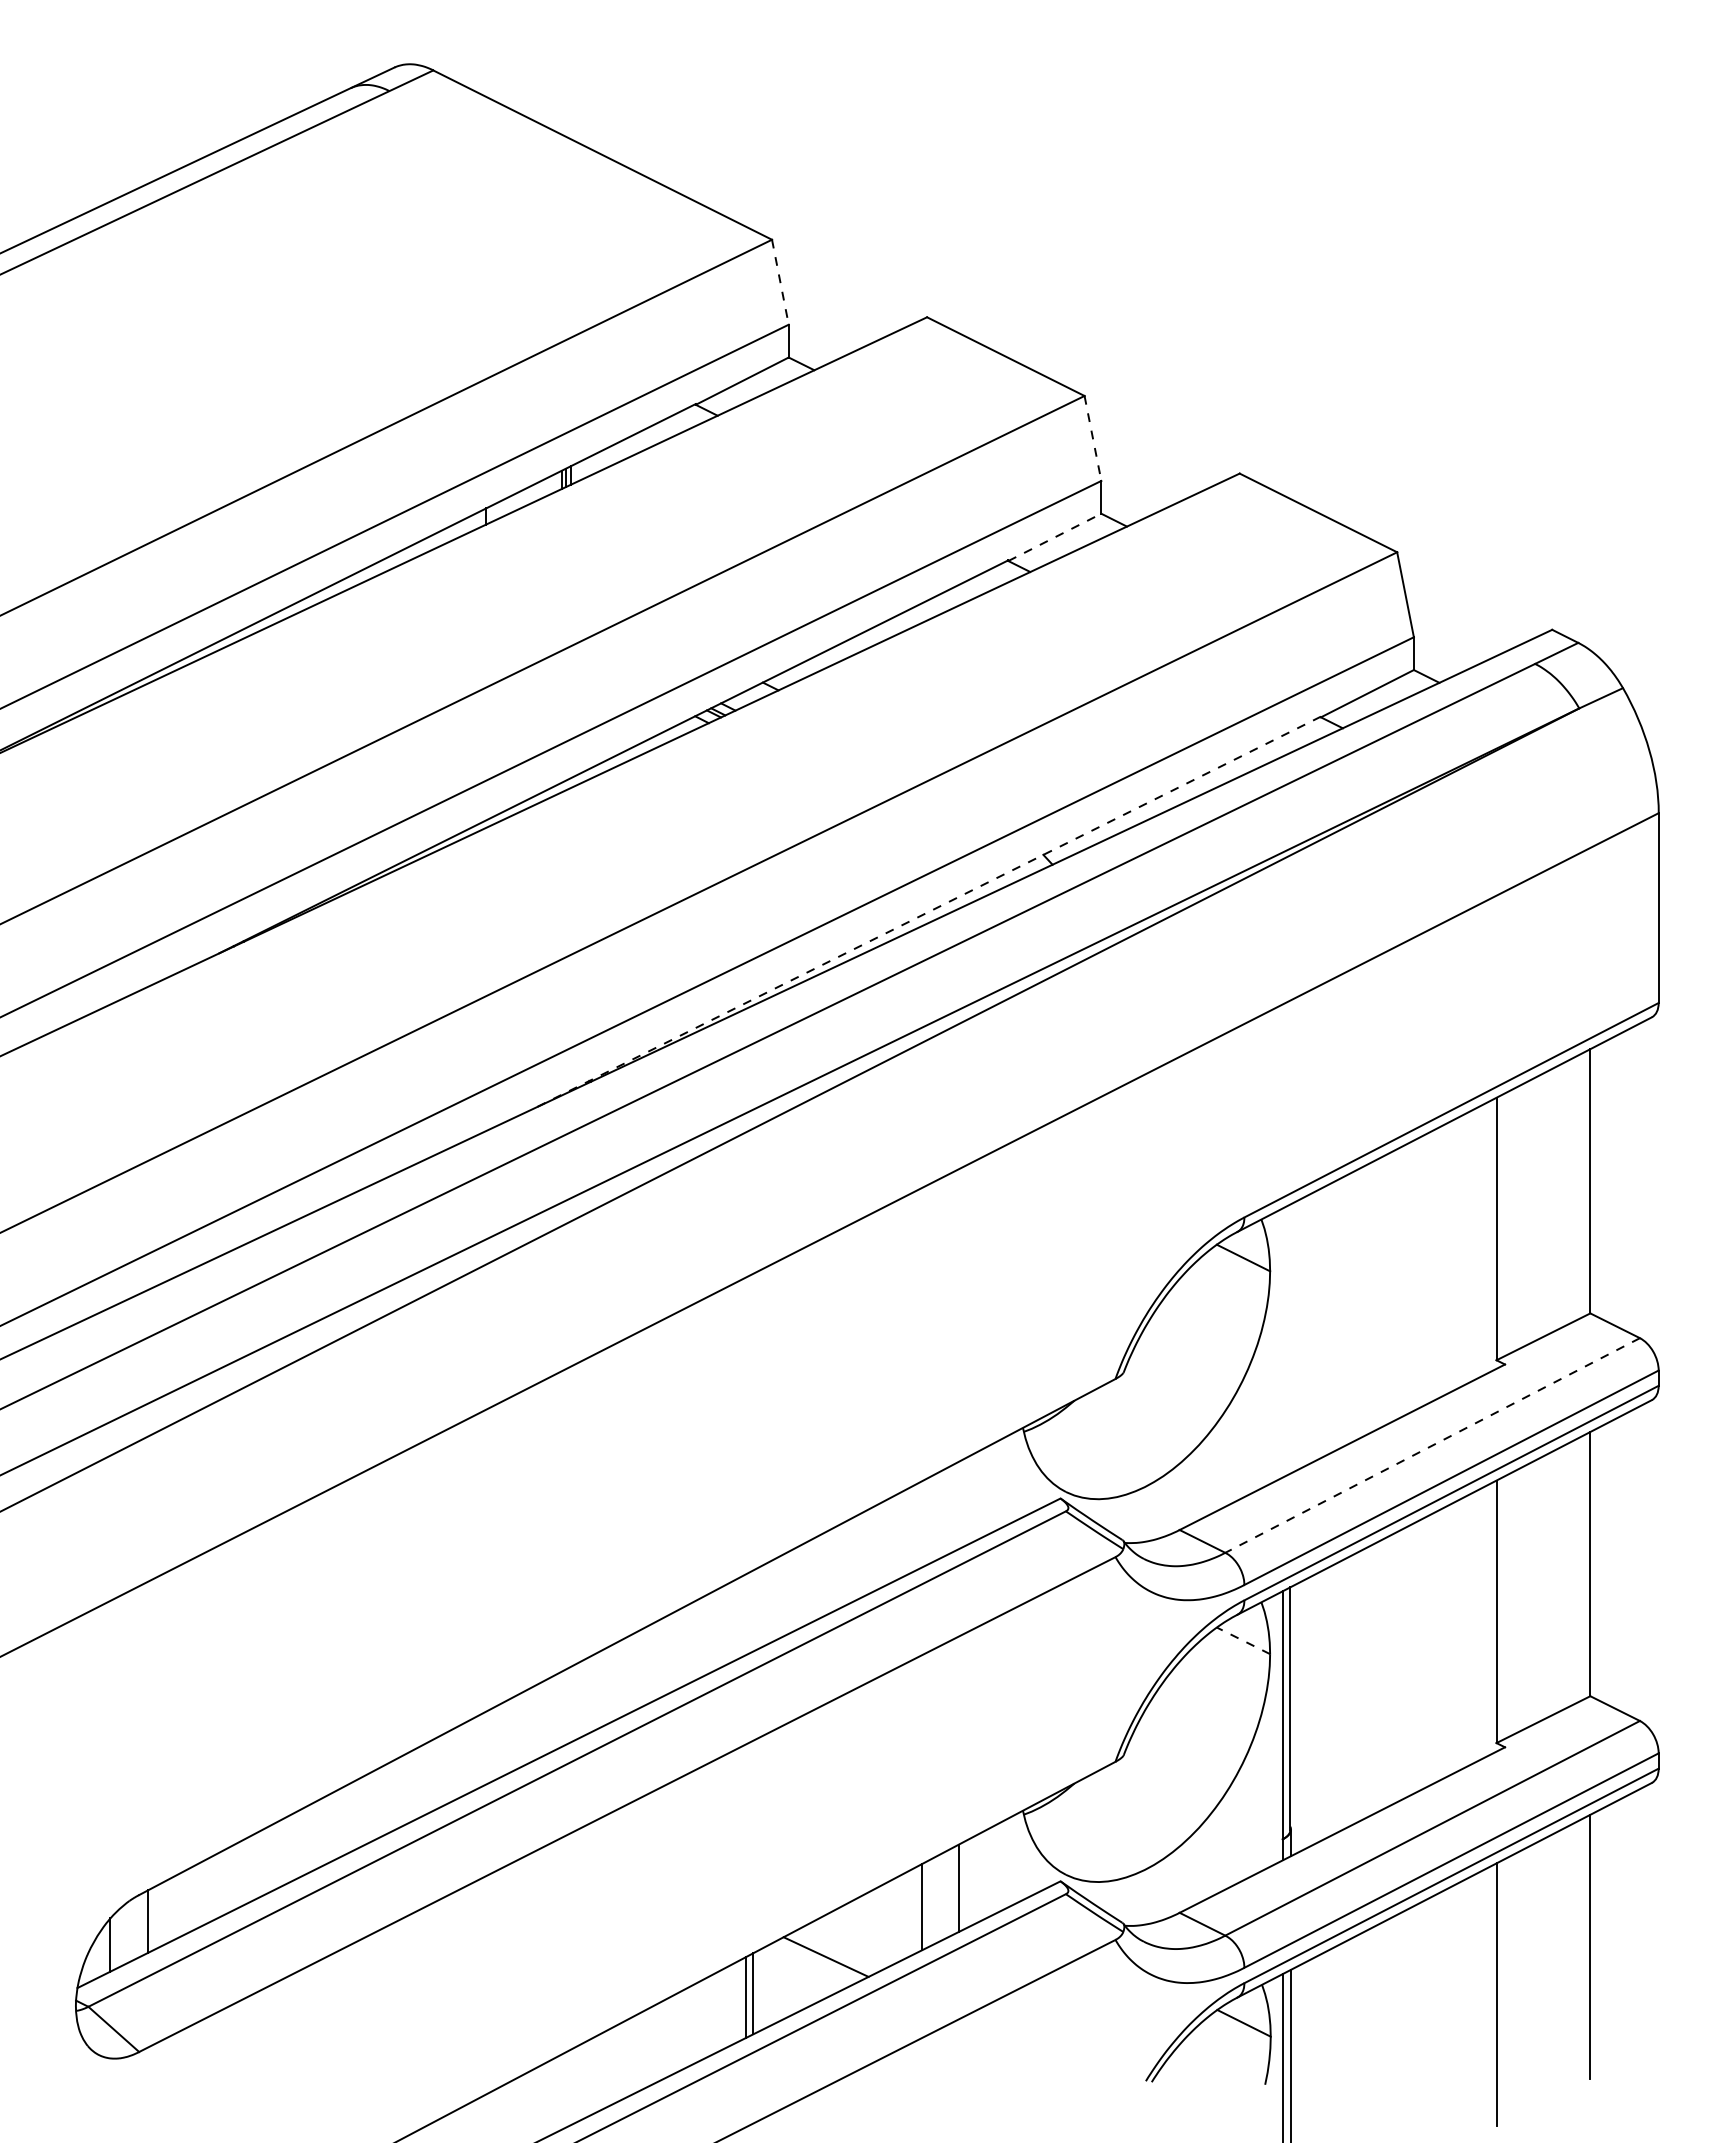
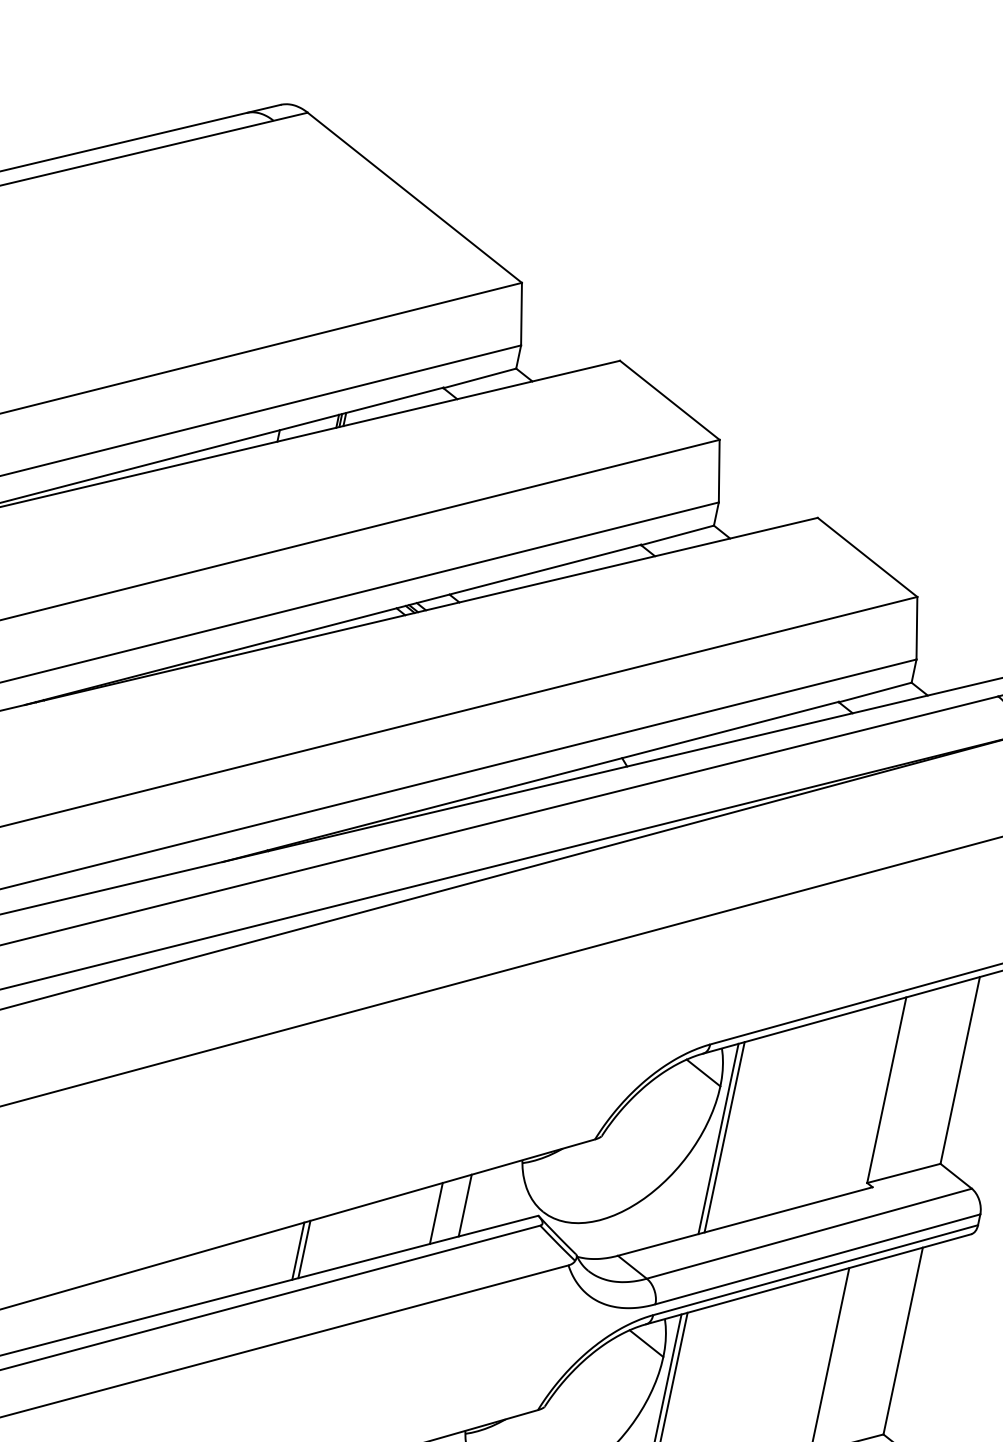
line: (780, 282) -> (521, 314), dashed -> solid
line: (1093, 438) -> (719, 471), dashed -> solid
line: (1055, 537) -> (678, 535), dashed -> solid
line: (926, 913) -> (530, 782), dashed -> solid
line: (1290, 1338) -> (724, 1136), added
line: (1282, 1342) -> (718, 1138), added
line: (1432, 1445) -> (809, 1233), dashed -> solid
line: (958, 1505) -> (465, 1205), added
line: (921, 1524) -> (436, 1213), added
line: (753, 1610) -> (304, 1249), added
line: (745, 1614) -> (298, 1250), added
line: (1243, 1640) -> (646, 1343), dashed -> solid

